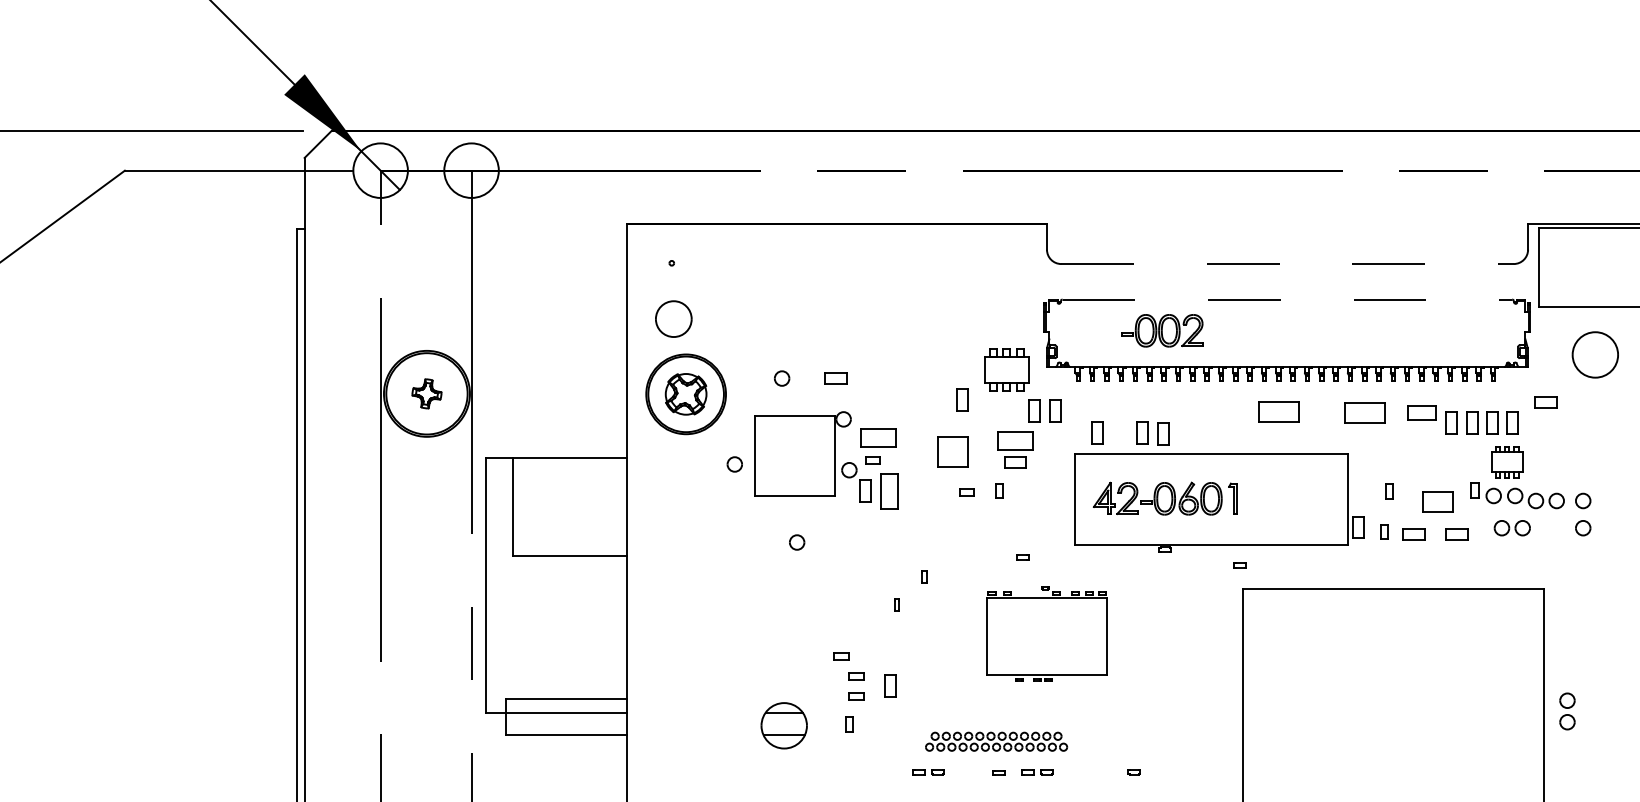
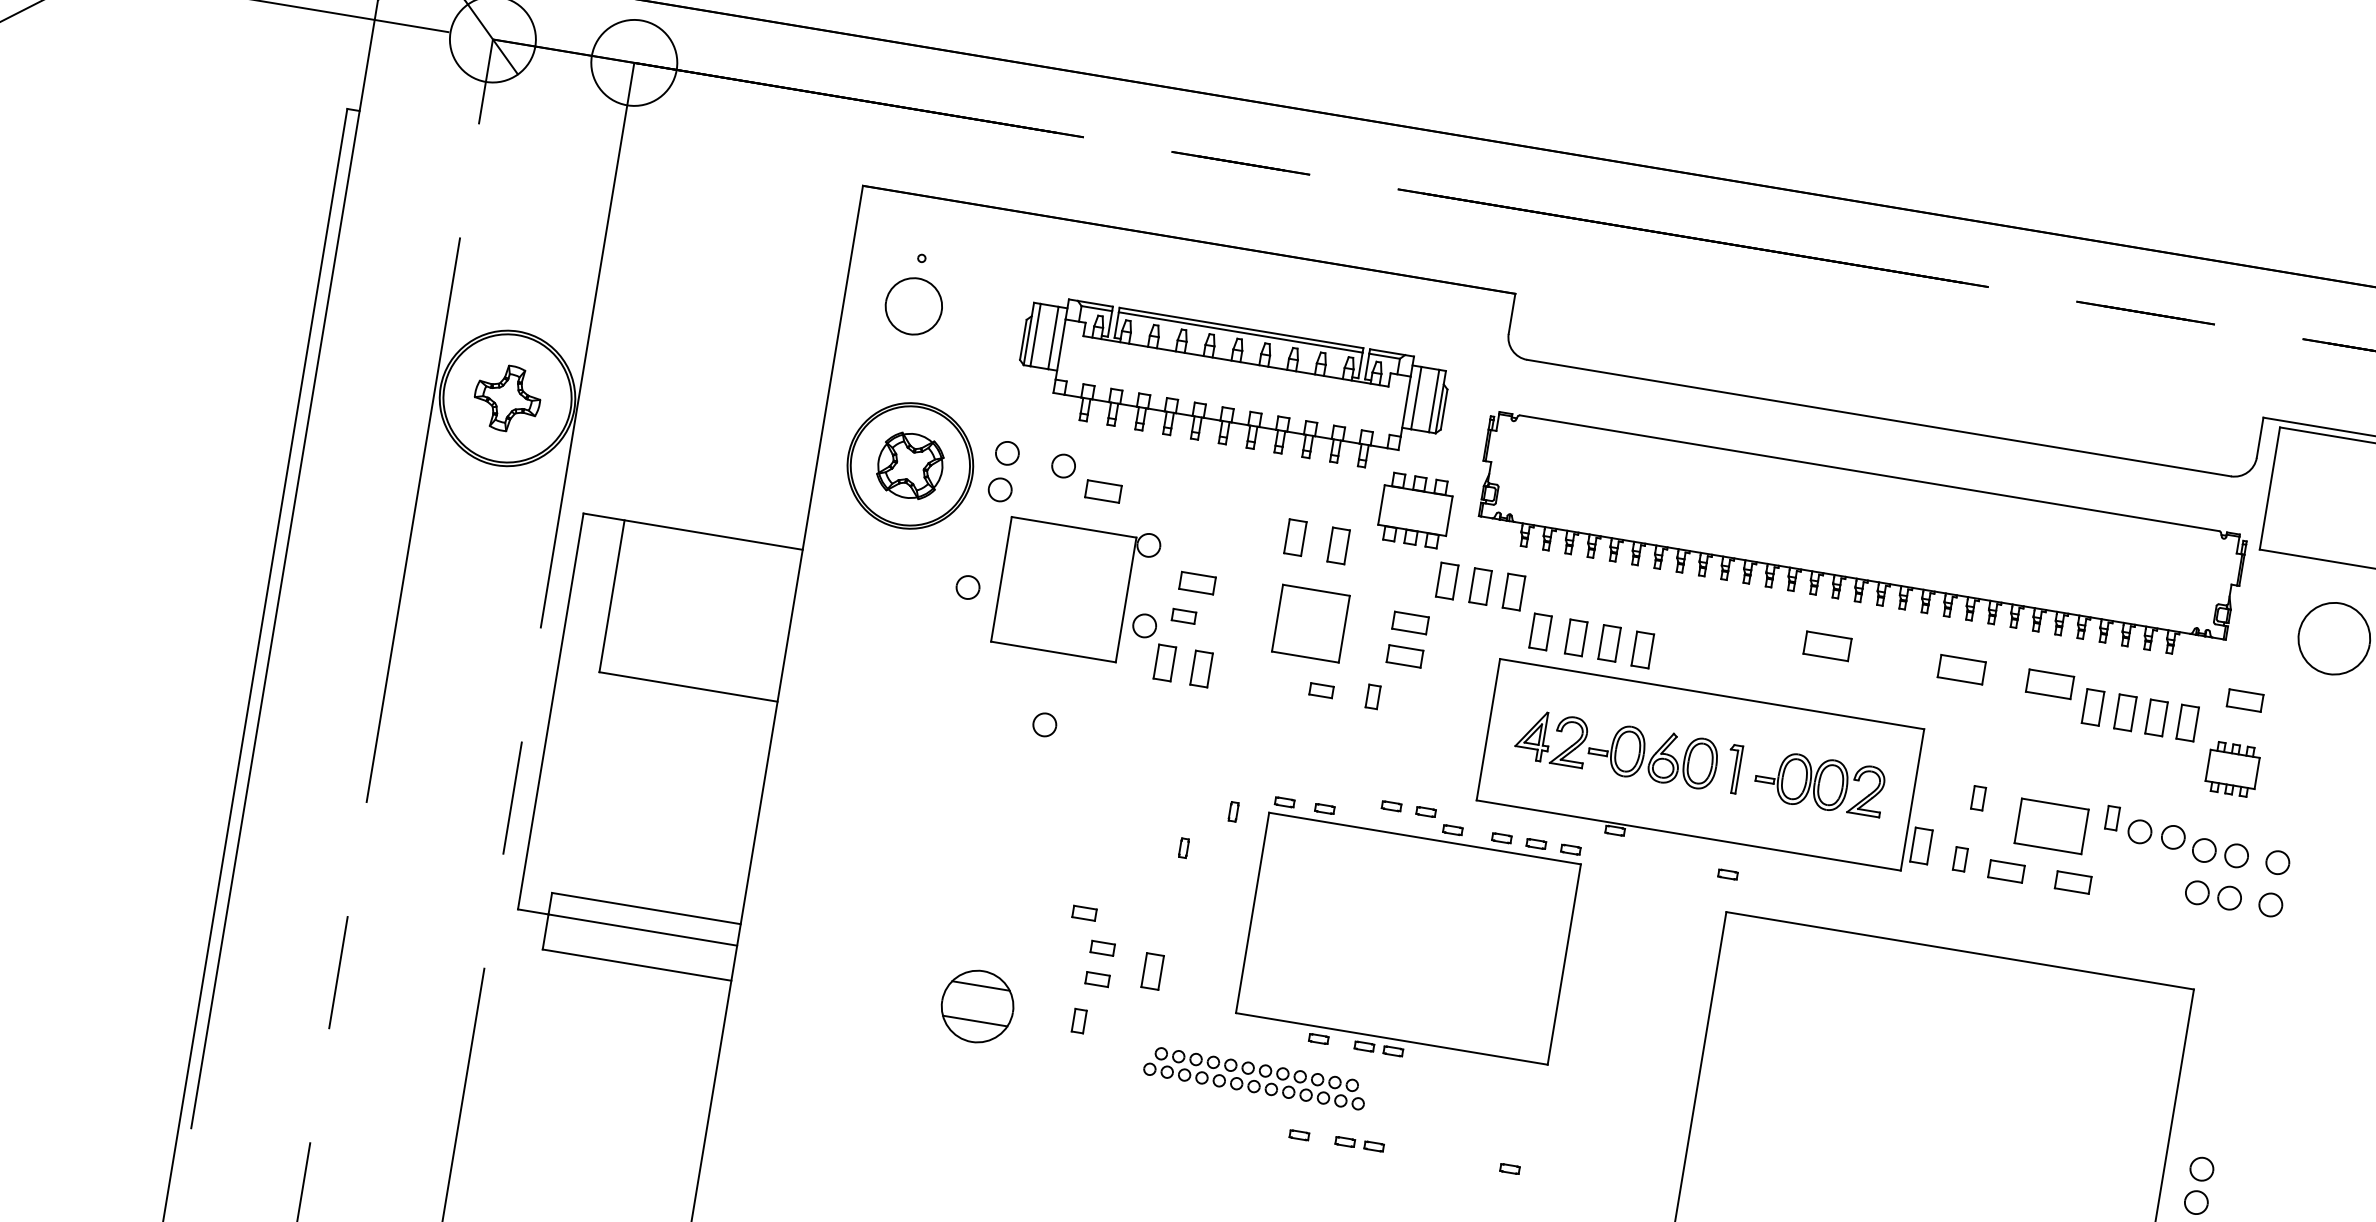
line: (1288, 264) -> (1880, 419), dashed -> solid
line: (1287, 299) -> (1869, 473), dashed -> solid
part: (878, 310) -> (1231, 385), added
part: (673, 318) -> (913, 305), moved
part: (1162, 330) -> (1820, 782), moved
part: (835, 378) -> (1103, 491), moved
part: (744, 388) -> (1002, 471), added
part: (426, 393) -> (506, 397), size x1.43
part: (934, 398) -> (1295, 536), added
part: (1077, 410) -> (1514, 591), added
part: (1278, 411) -> (1827, 645), size x0.71
part: (1365, 412) -> (1962, 669), size x0.71
part: (1120, 432) -> (1575, 637), added
part: (877, 437) -> (1196, 582), size x0.62
part: (1015, 440) -> (1410, 622), size x0.62
part: (953, 451) -> (1311, 623), size x1.43
part: (1507, 462) -> (2232, 769), moved
part: (889, 490) -> (1201, 667), size x0.62
part: (1437, 501) -> (2051, 825), size x1.43
part: (1511, 528) -> (2212, 895), moved
part: (1046, 633) -> (1409, 930), size x1.67
part: (996, 741) -> (1255, 1077), moved
part: (928, 772) -> (1189, 1116), removed

